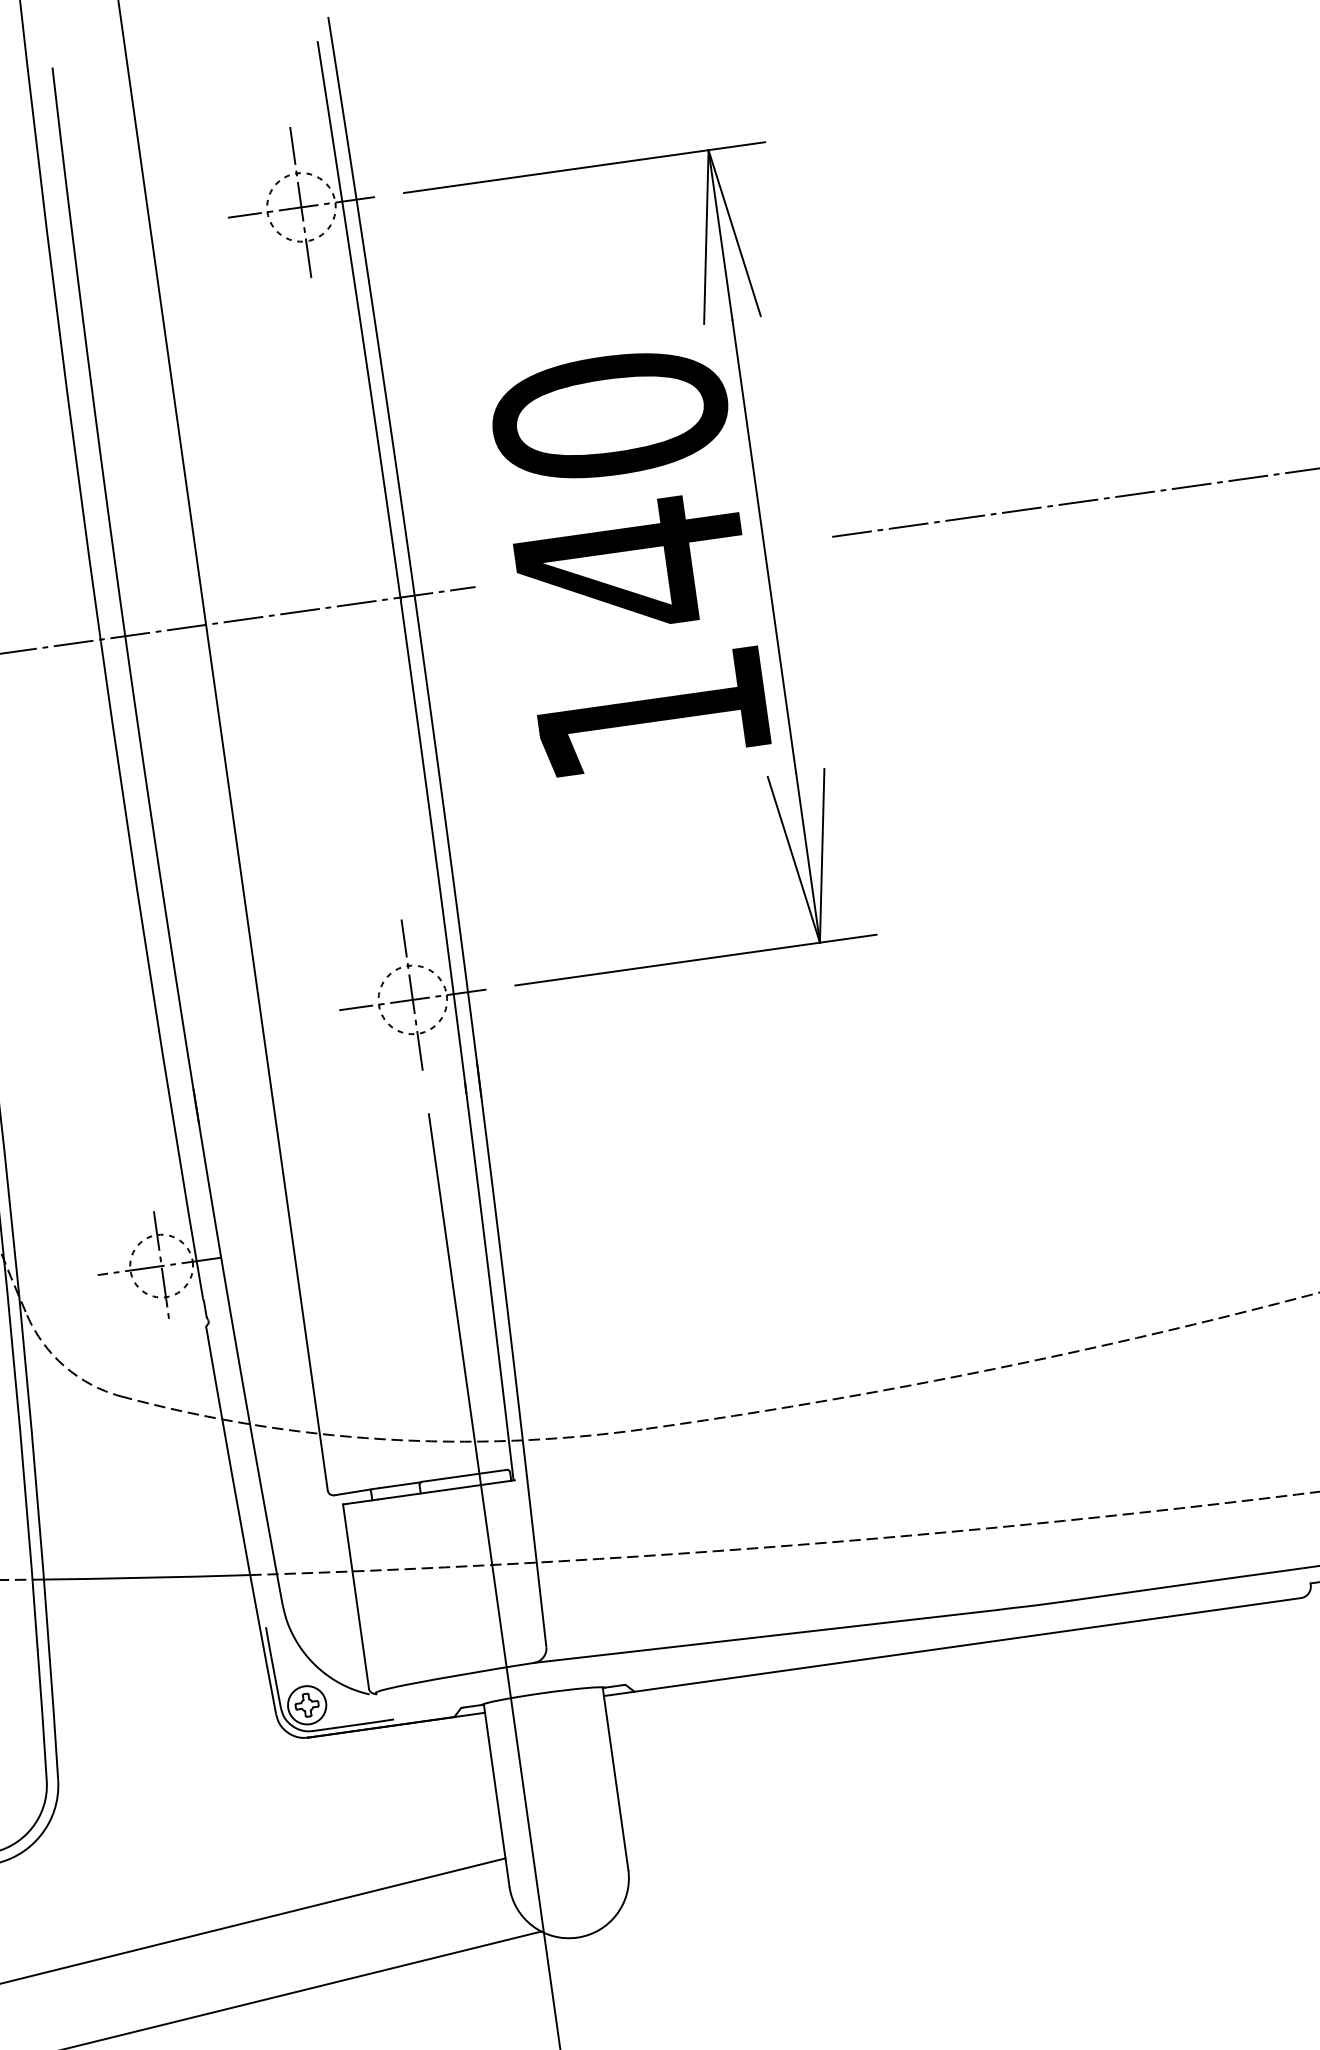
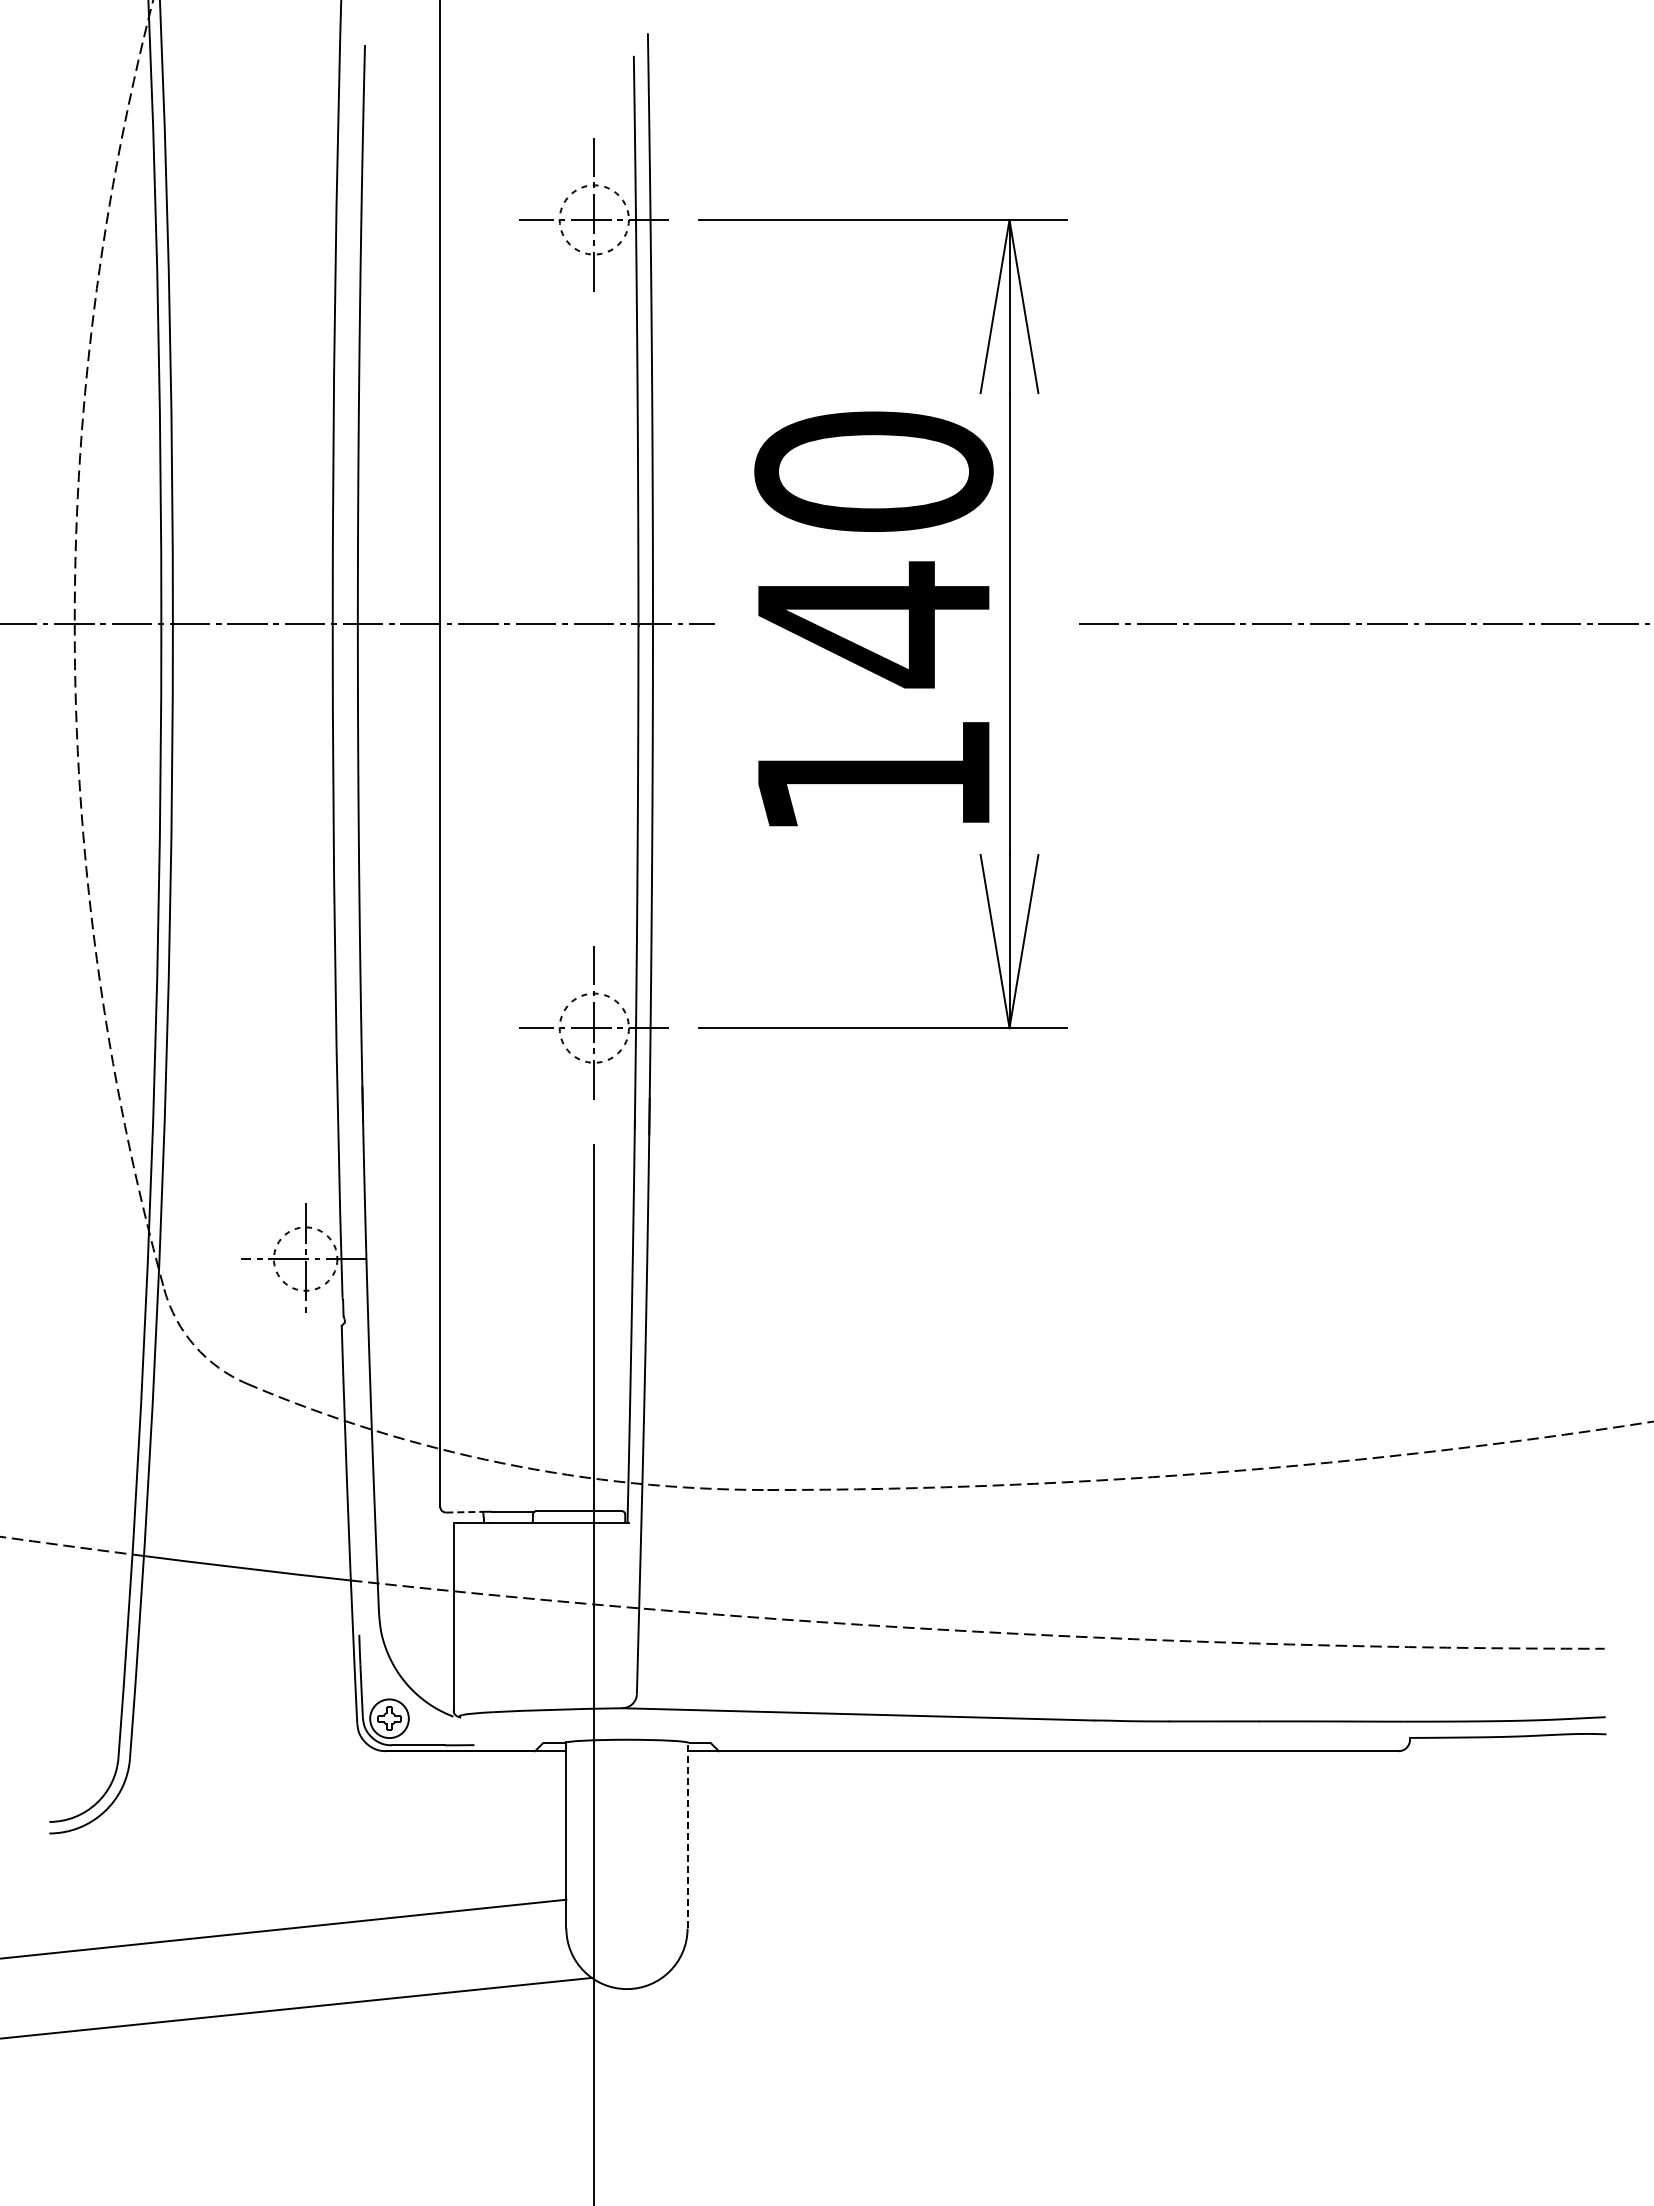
line: (353, 1492) -> (465, 1512), solid -> dashed
line: (615, 1777) -> (687, 1834), solid -> dashed

